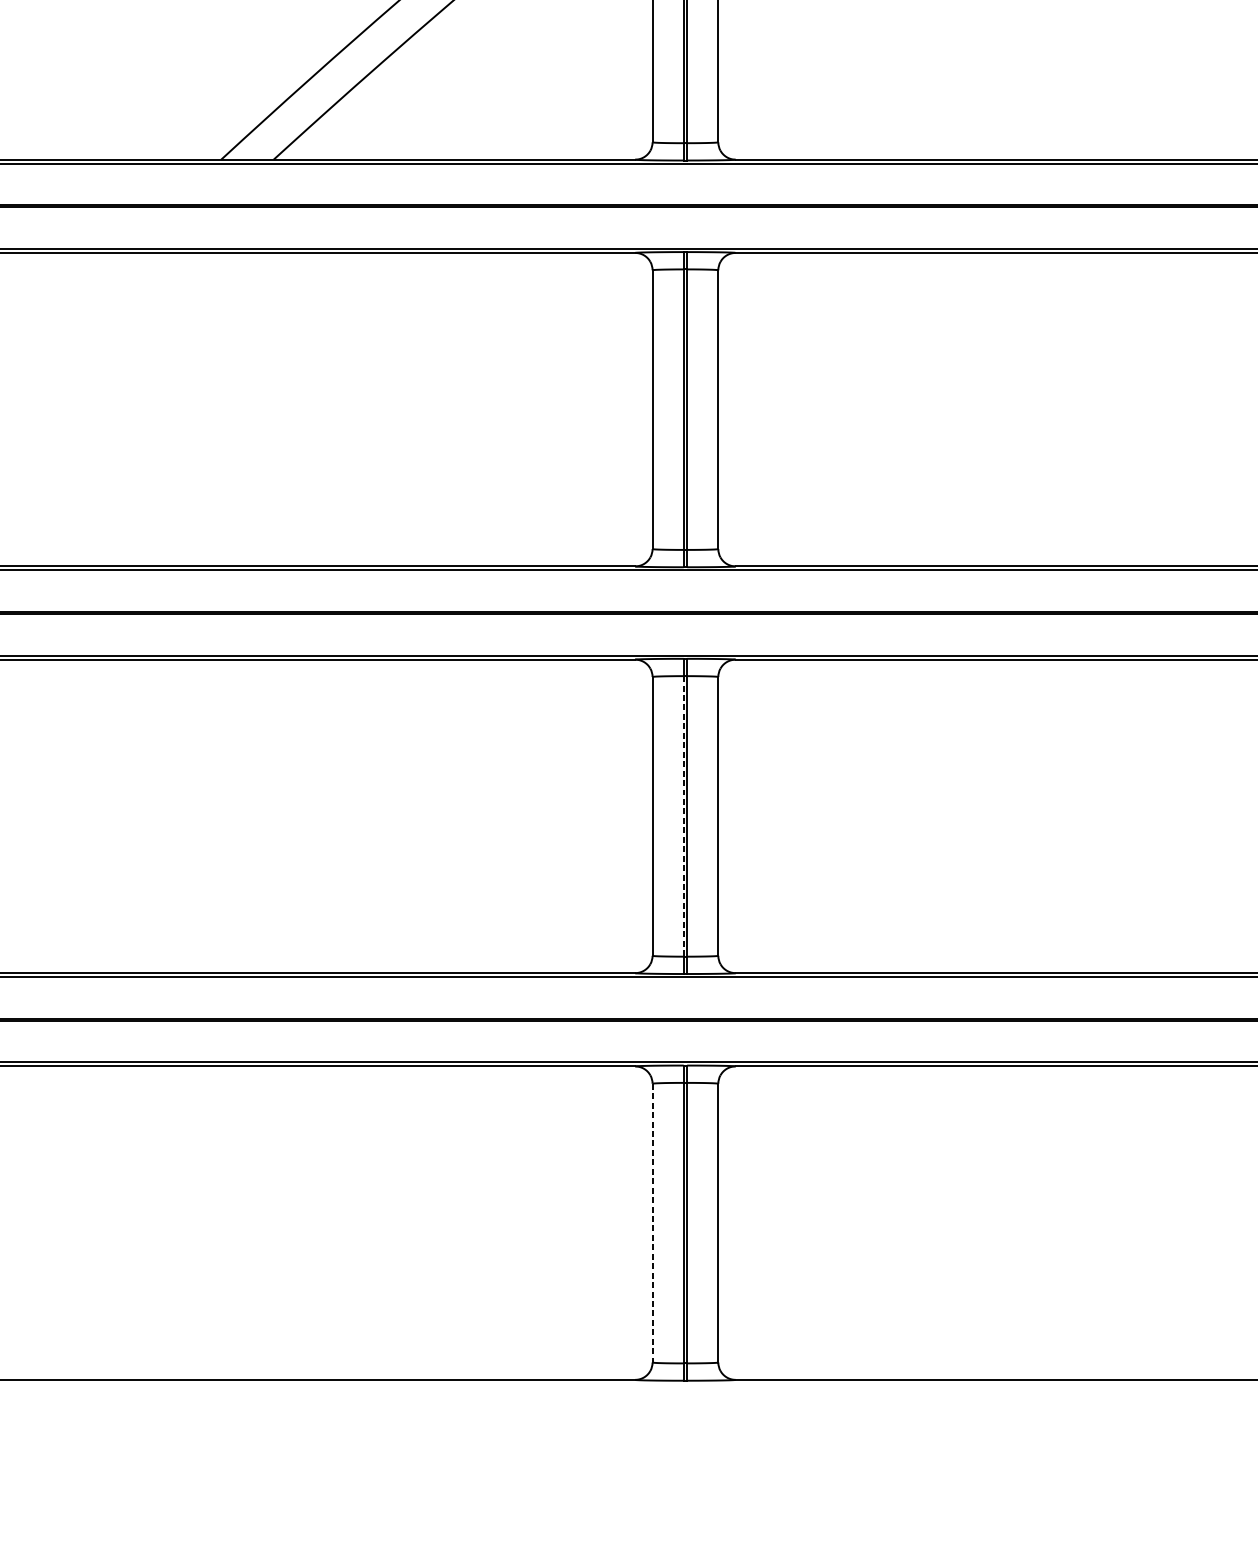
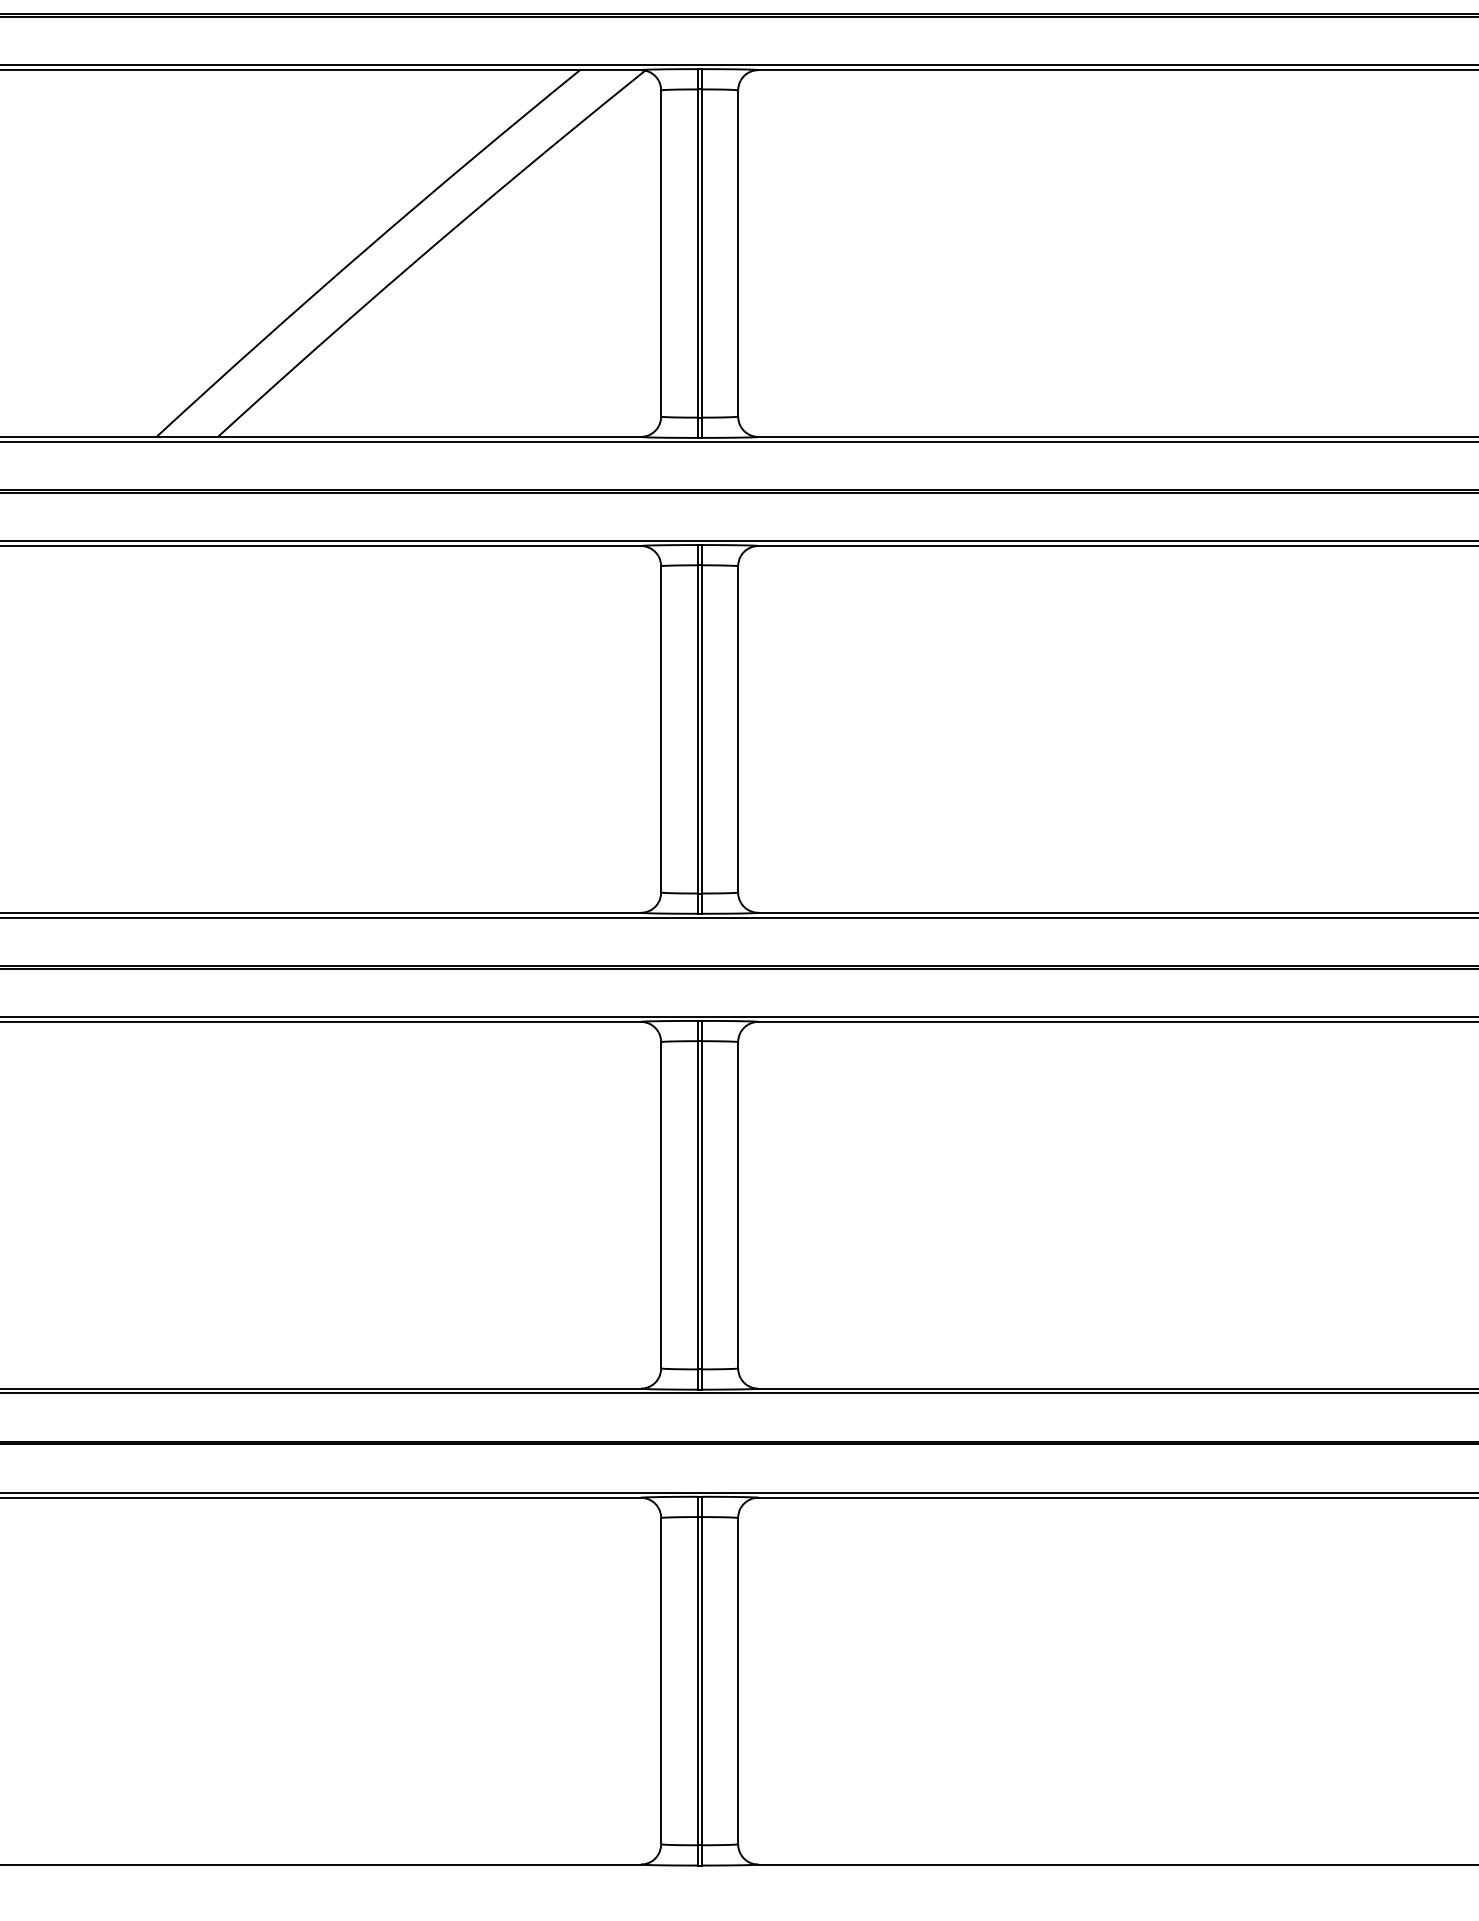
line: (683, 816) -> (697, 1205), dashed -> solid
line: (652, 1223) -> (661, 1681), dashed -> solid

